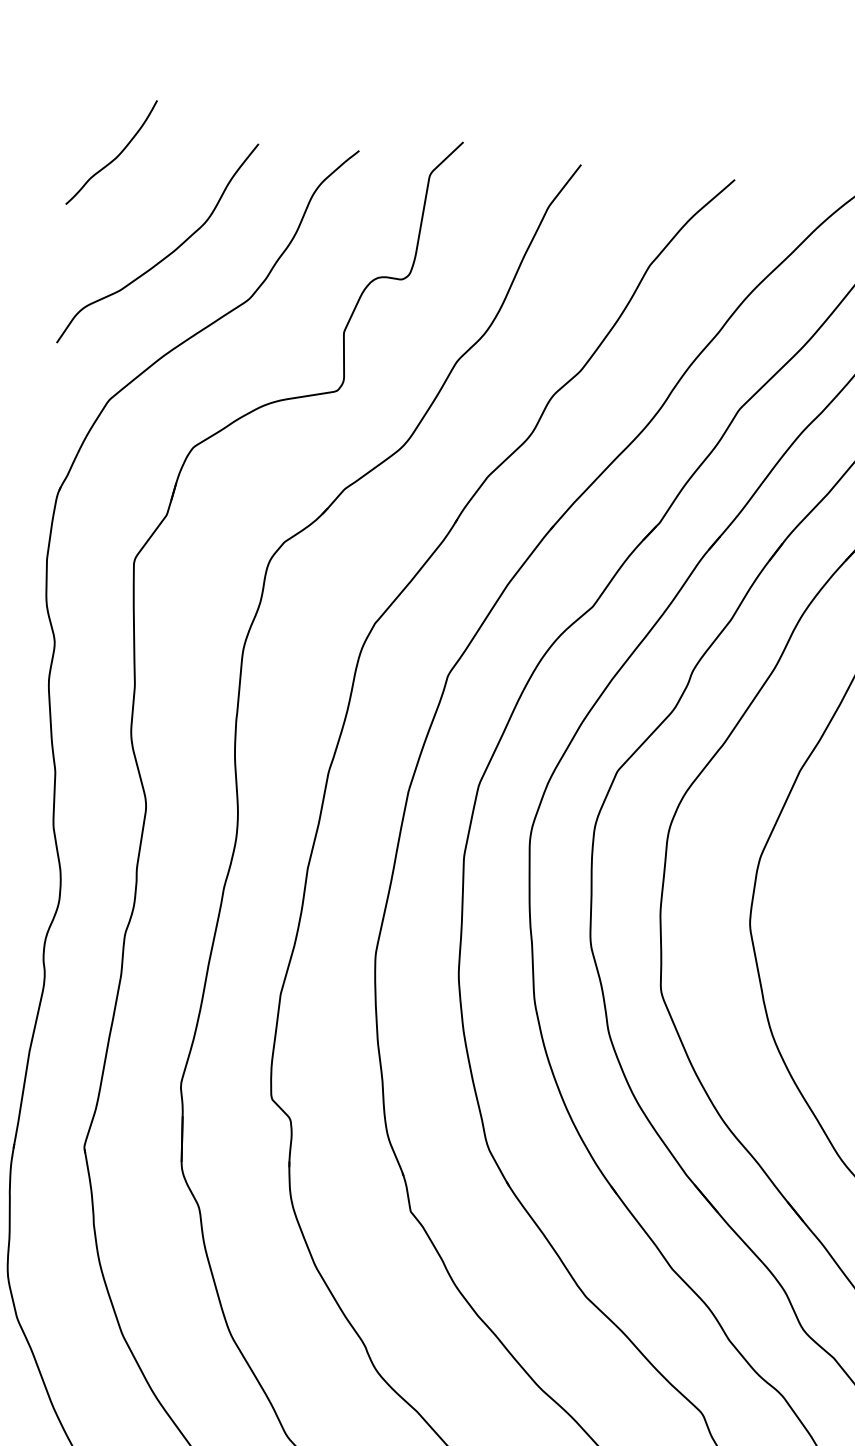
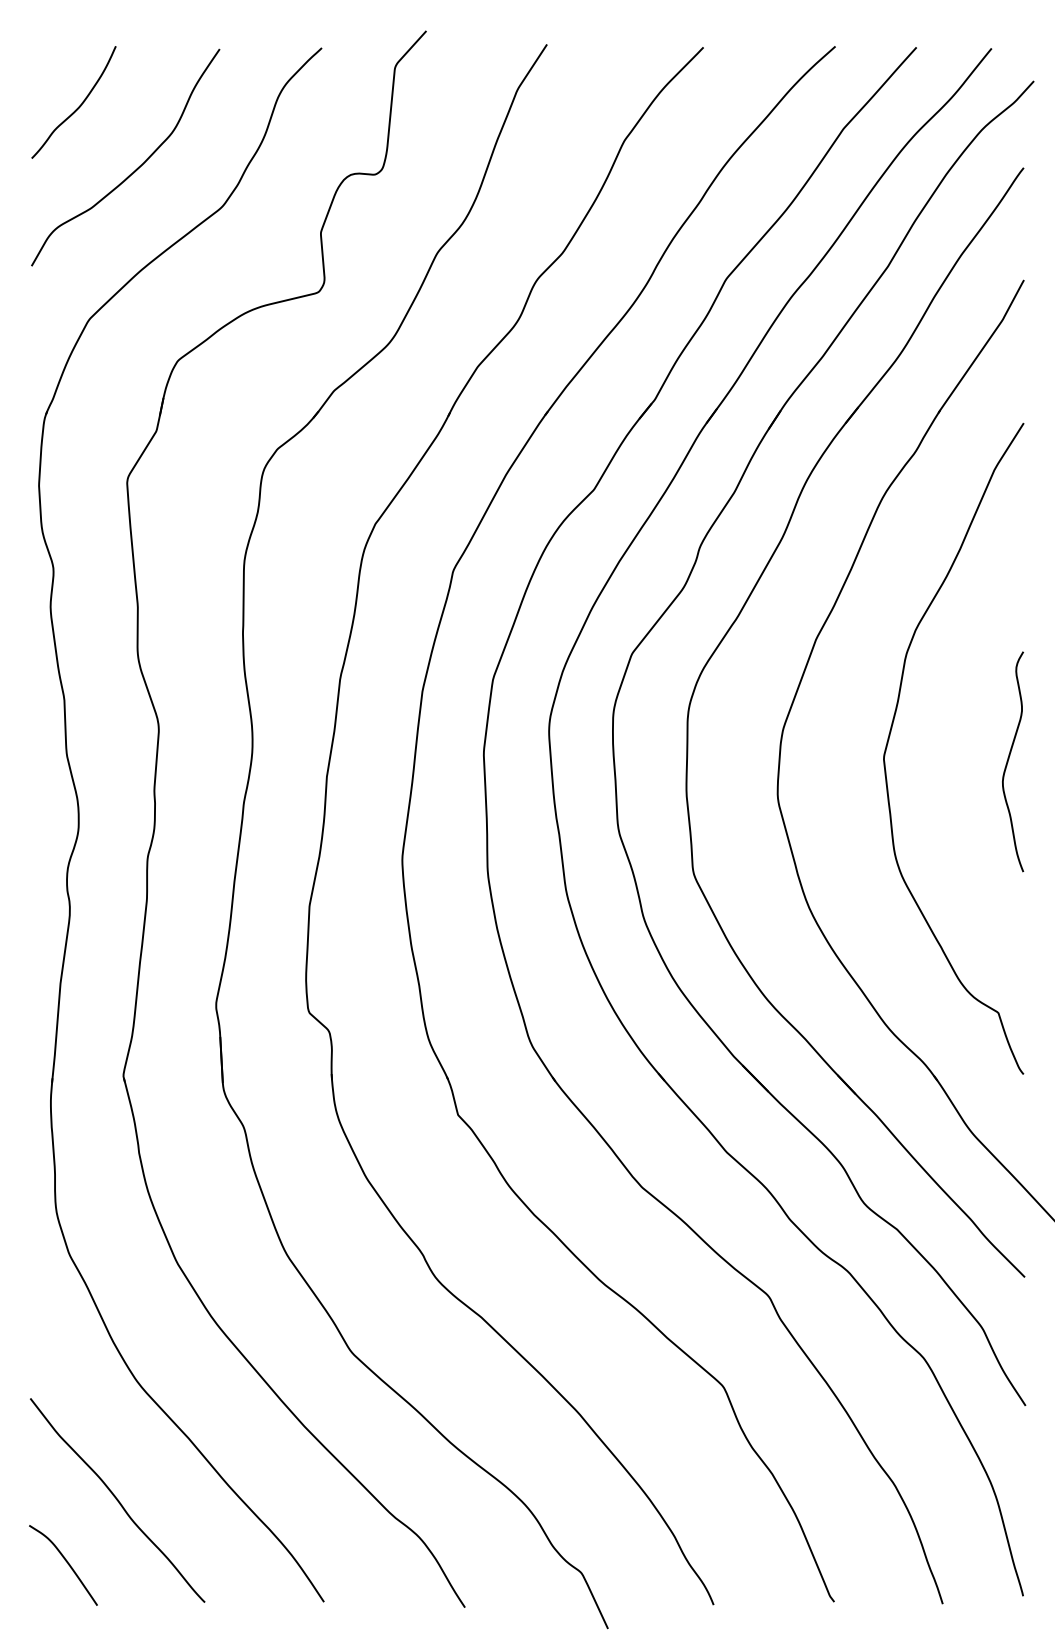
curve: (115, 156) -> (78, 106), moved

